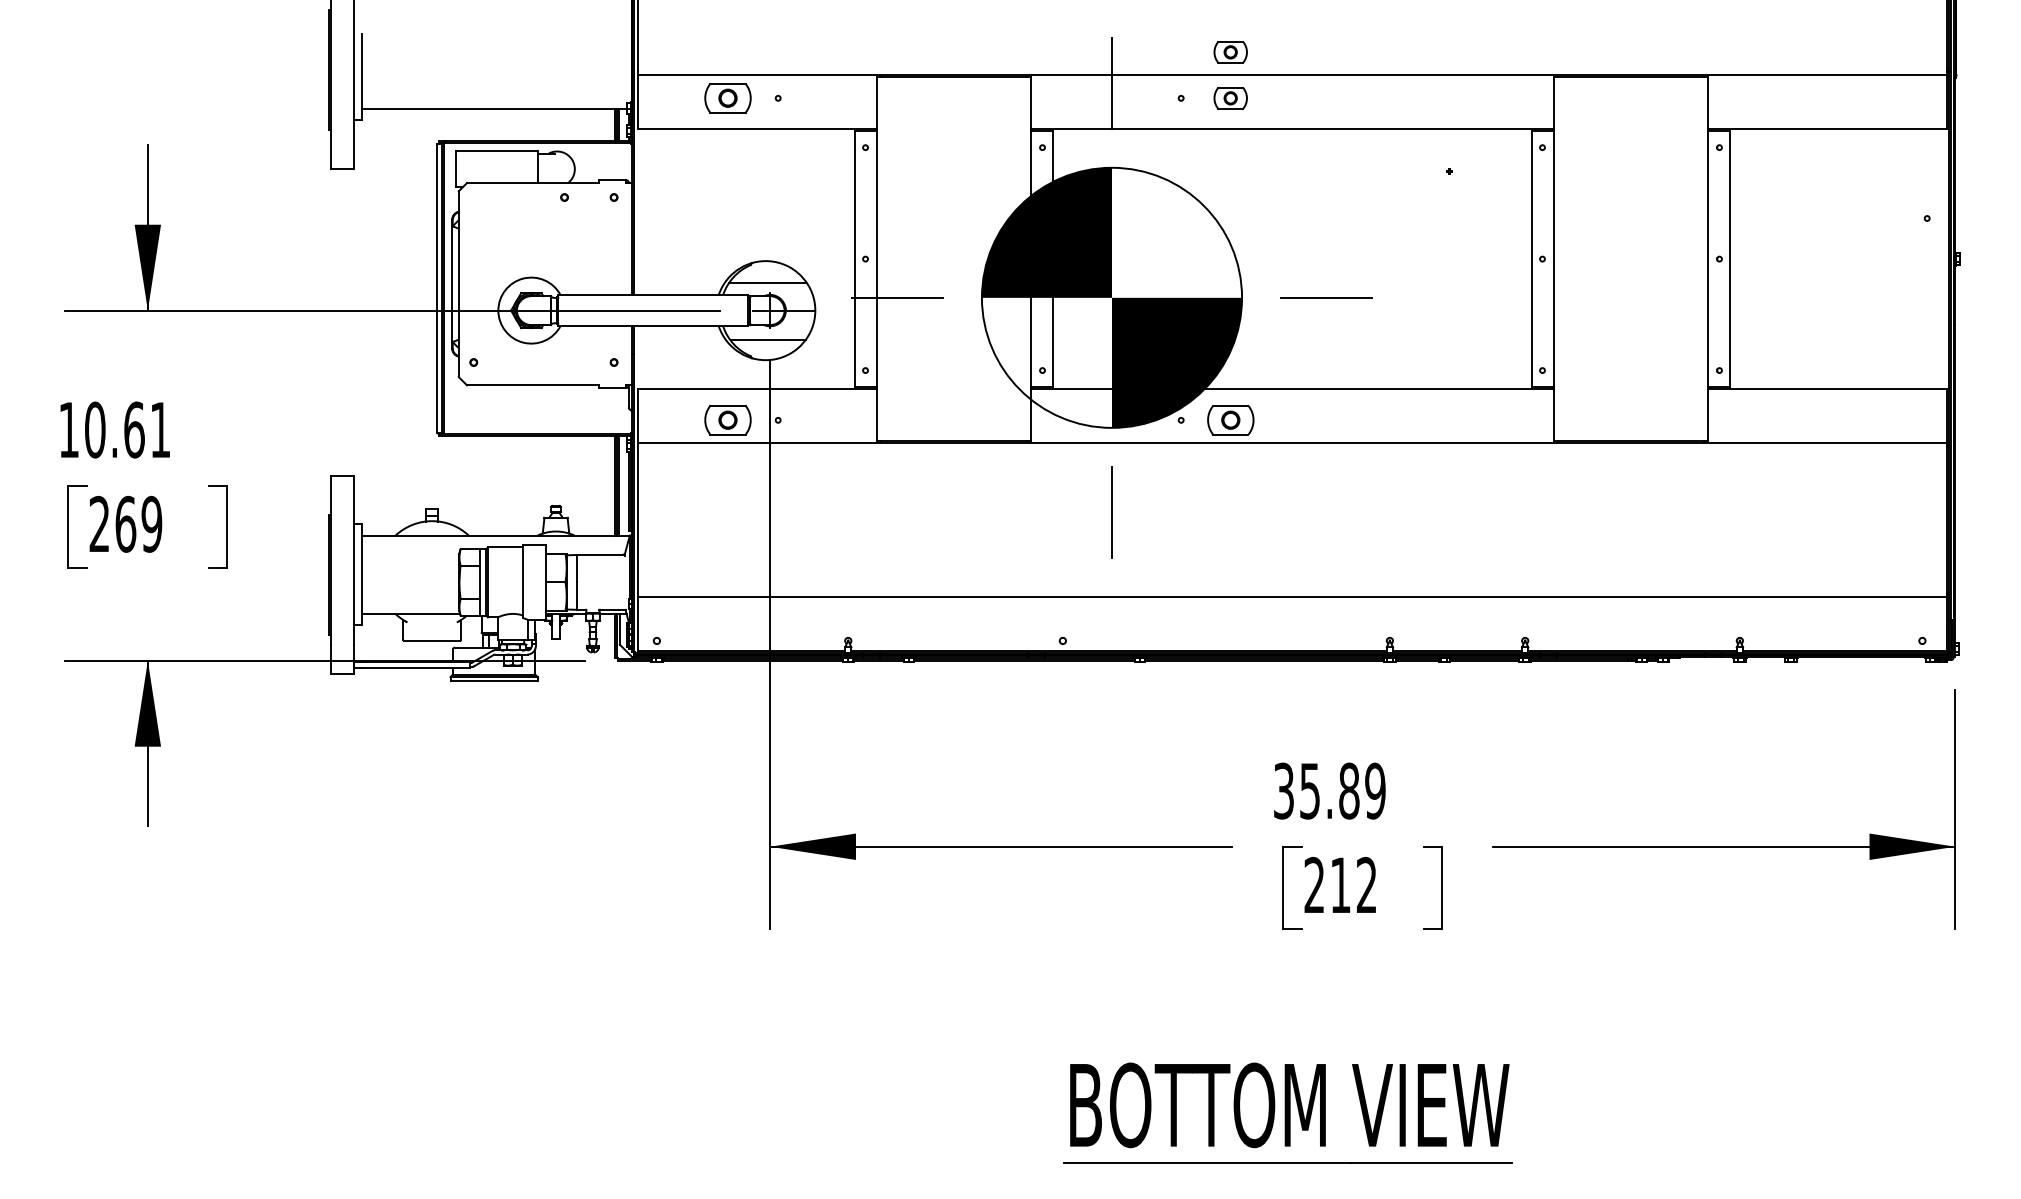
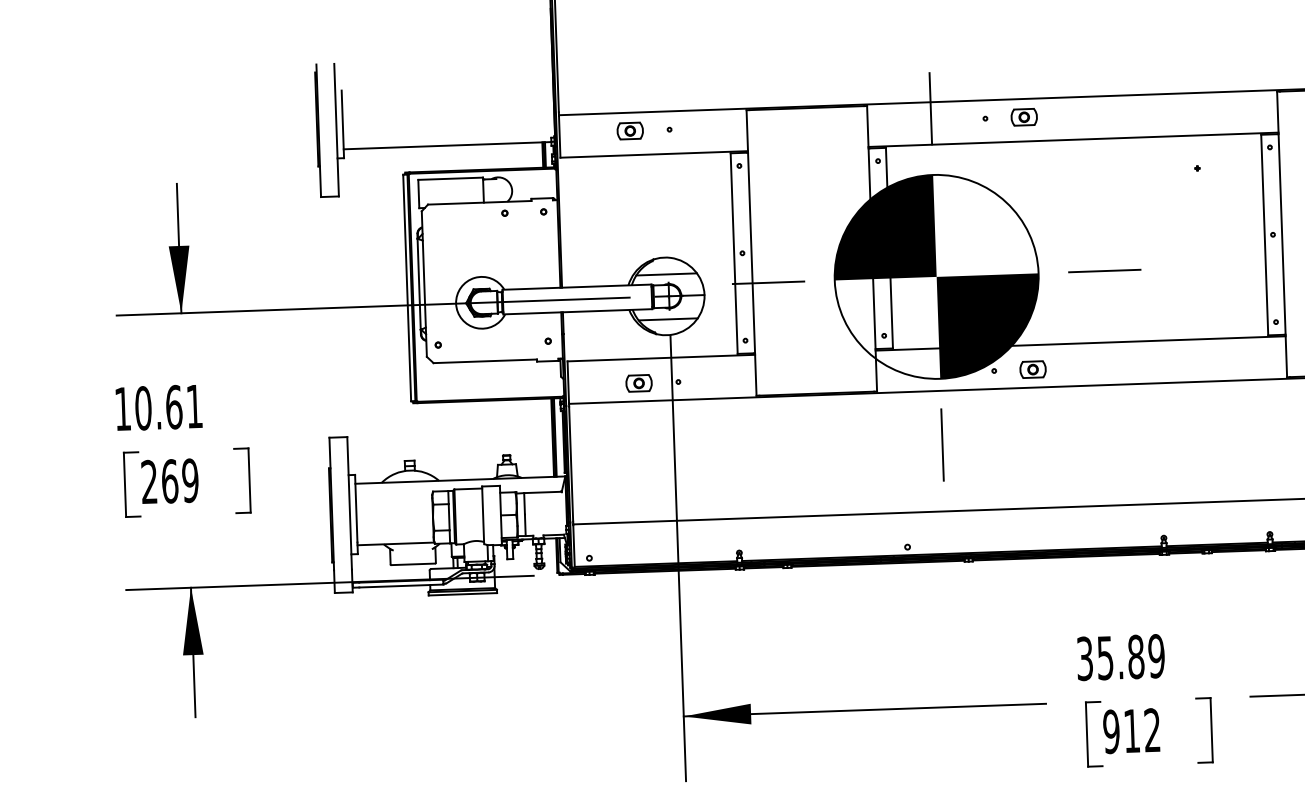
part: (1230, 52) -> (1022, 81), removed
part: (727, 98) -> (629, 131), size x0.71
part: (727, 420) -> (638, 383), size x0.71
part: (1230, 420) -> (1032, 369), size x0.71
text: (1314, 885) -> (1111, 731), 212 -> 912

